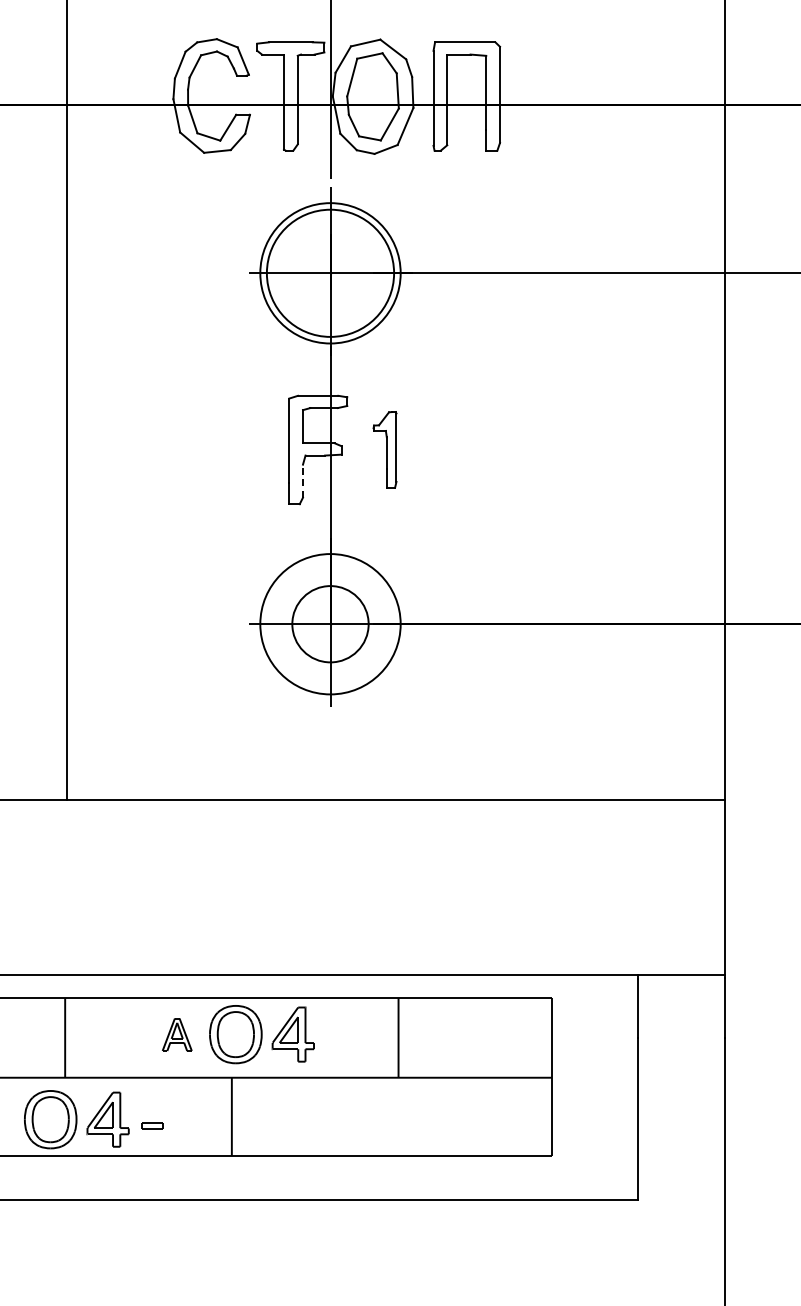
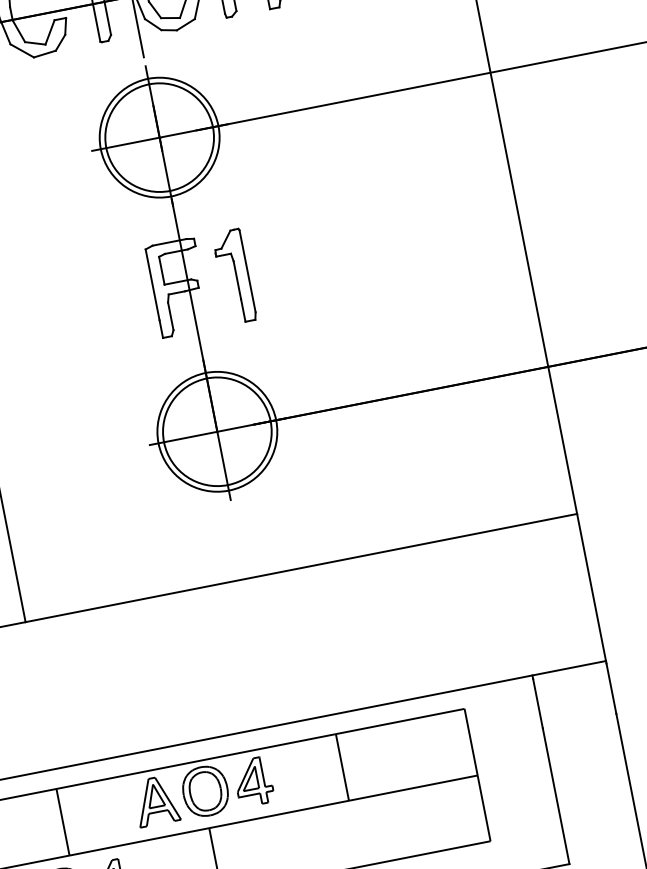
part: (384, 449) -> (233, 276), size x1.43
line: (303, 481) -> (171, 316), dashed -> solid
circle: (330, 623) -> (217, 431), size x1.67
part: (177, 1034) -> (156, 800), size x1.67

